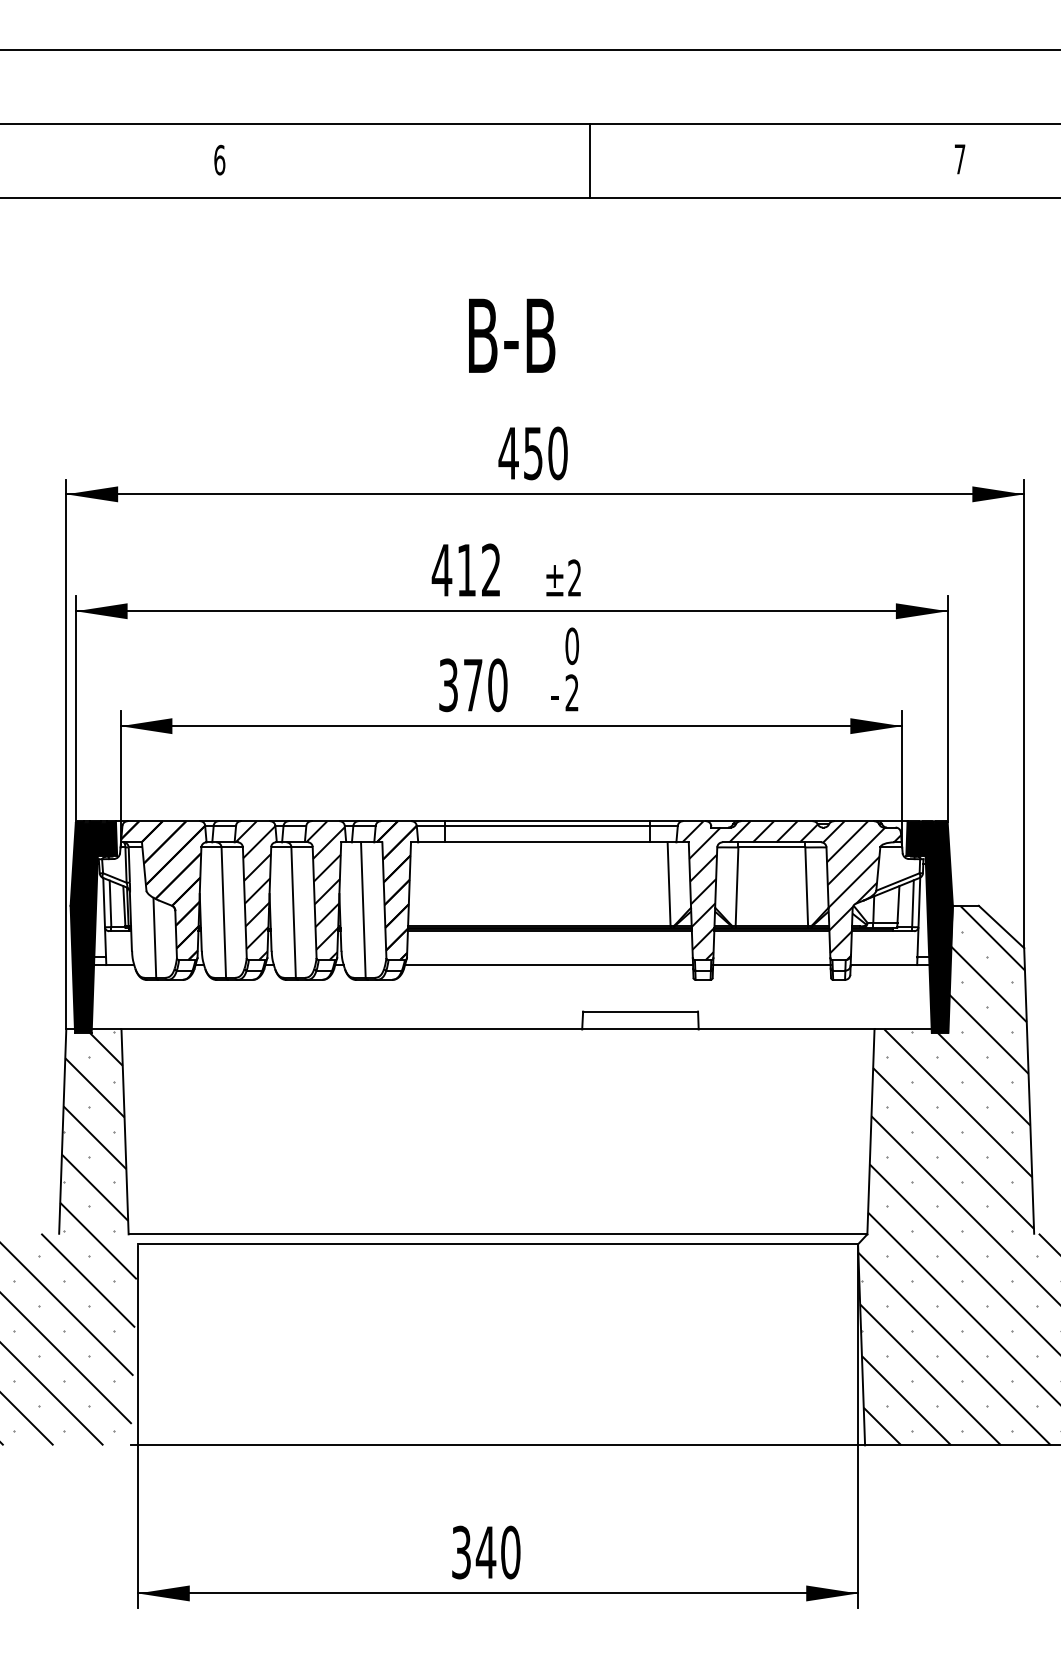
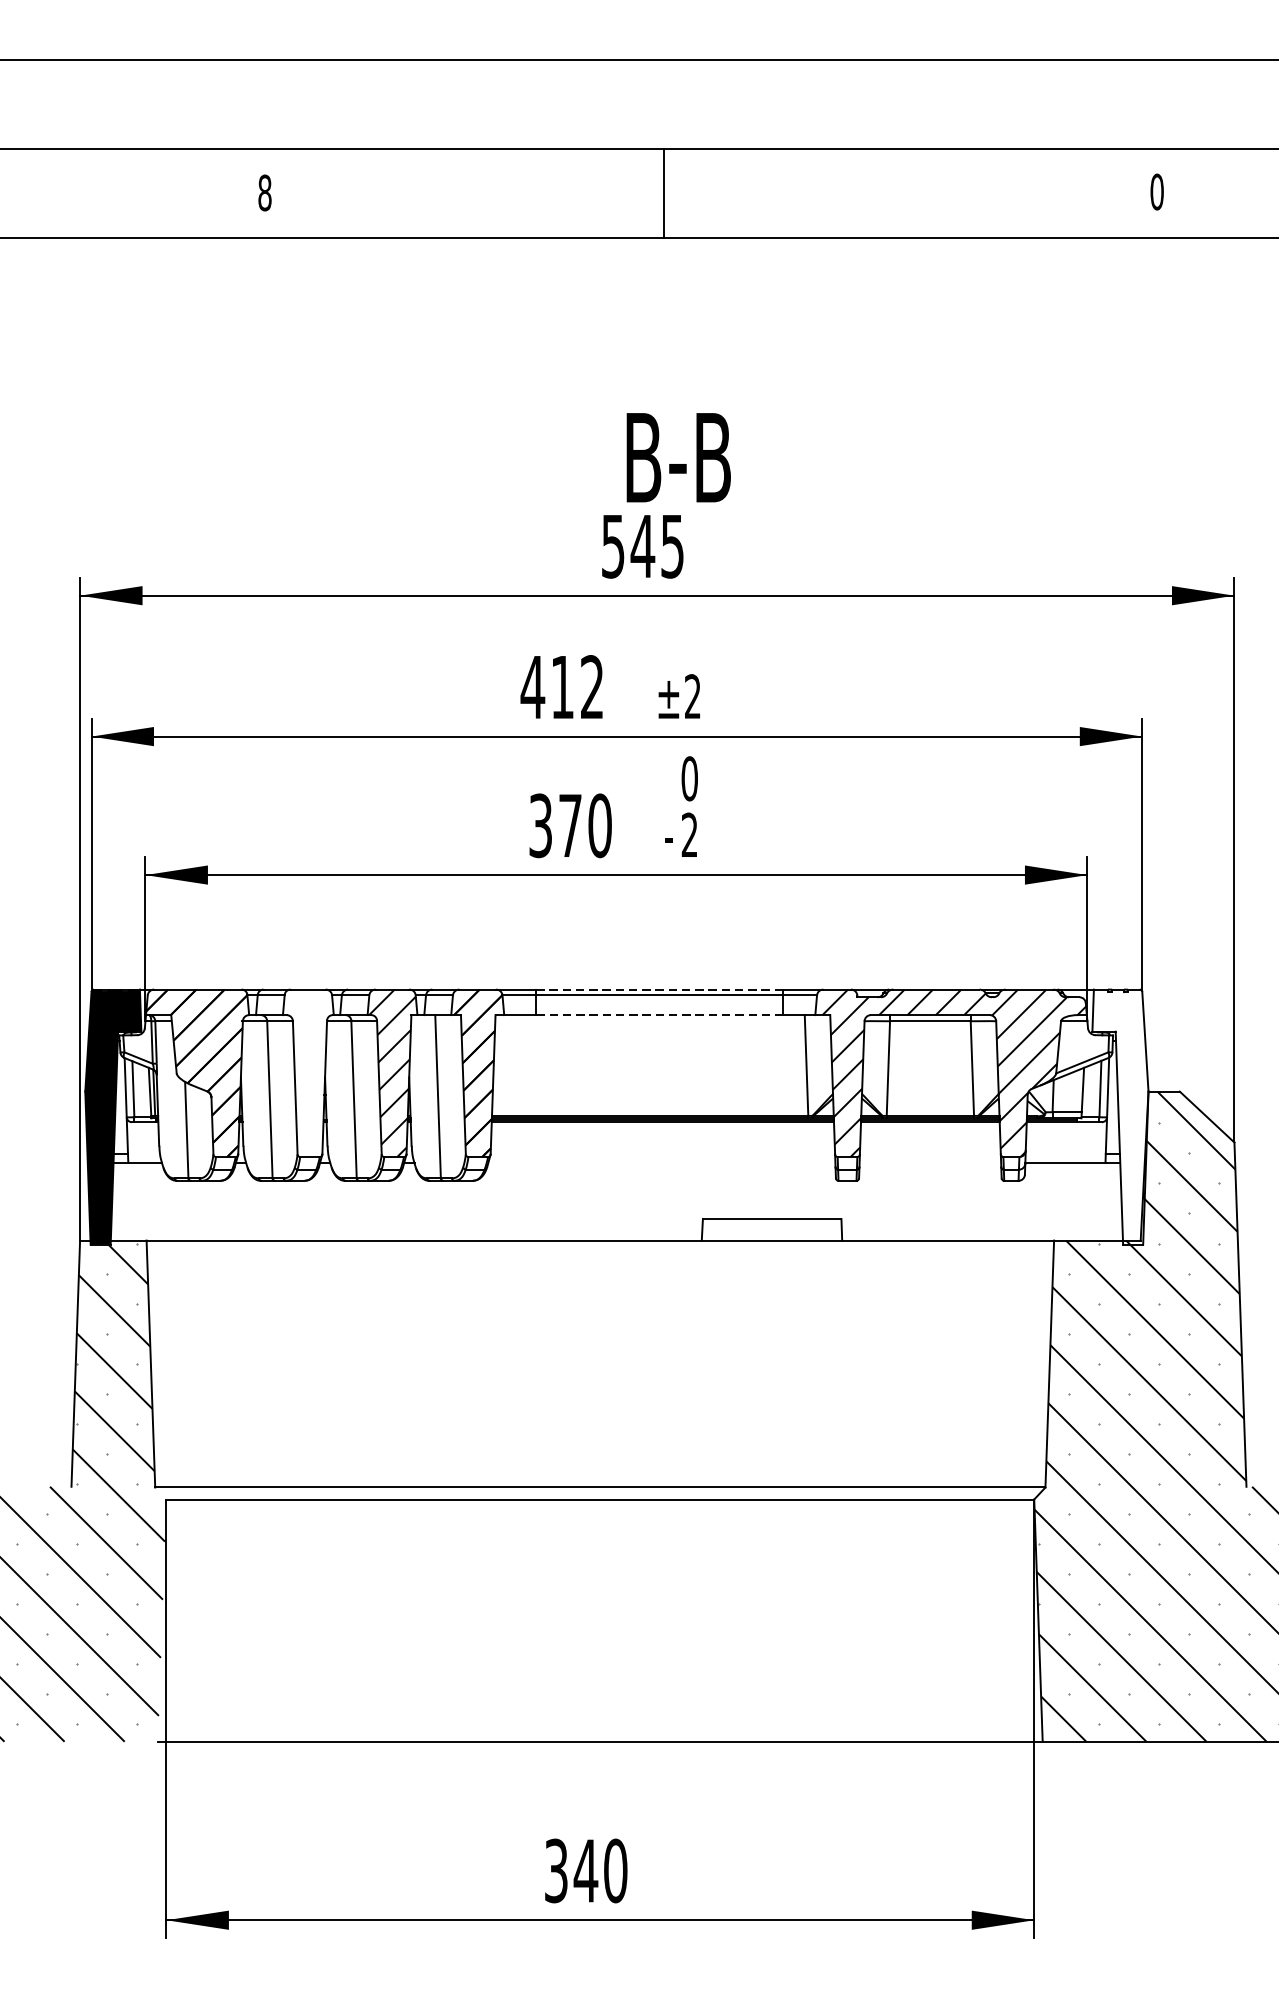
text: (219, 159) -> (264, 192), 6 -> 8
text: (959, 159) -> (1156, 192), 7 -> 0
line: (589, 160) -> (663, 193), moved
text: (512, 335) -> (679, 457), moved
text: (532, 453) -> (641, 546), 450 -> 545
line: (547, 821) -> (659, 989), solid -> dashed
line: (547, 842) -> (659, 1015), solid -> dashed
hatch: (255, 890) -> (308, 1073), removed
fill: (929, 926) -> (1120, 1116), removed
line: (549, 965) -> (662, 1163), removed
line: (771, 965) -> (929, 1163), removed

